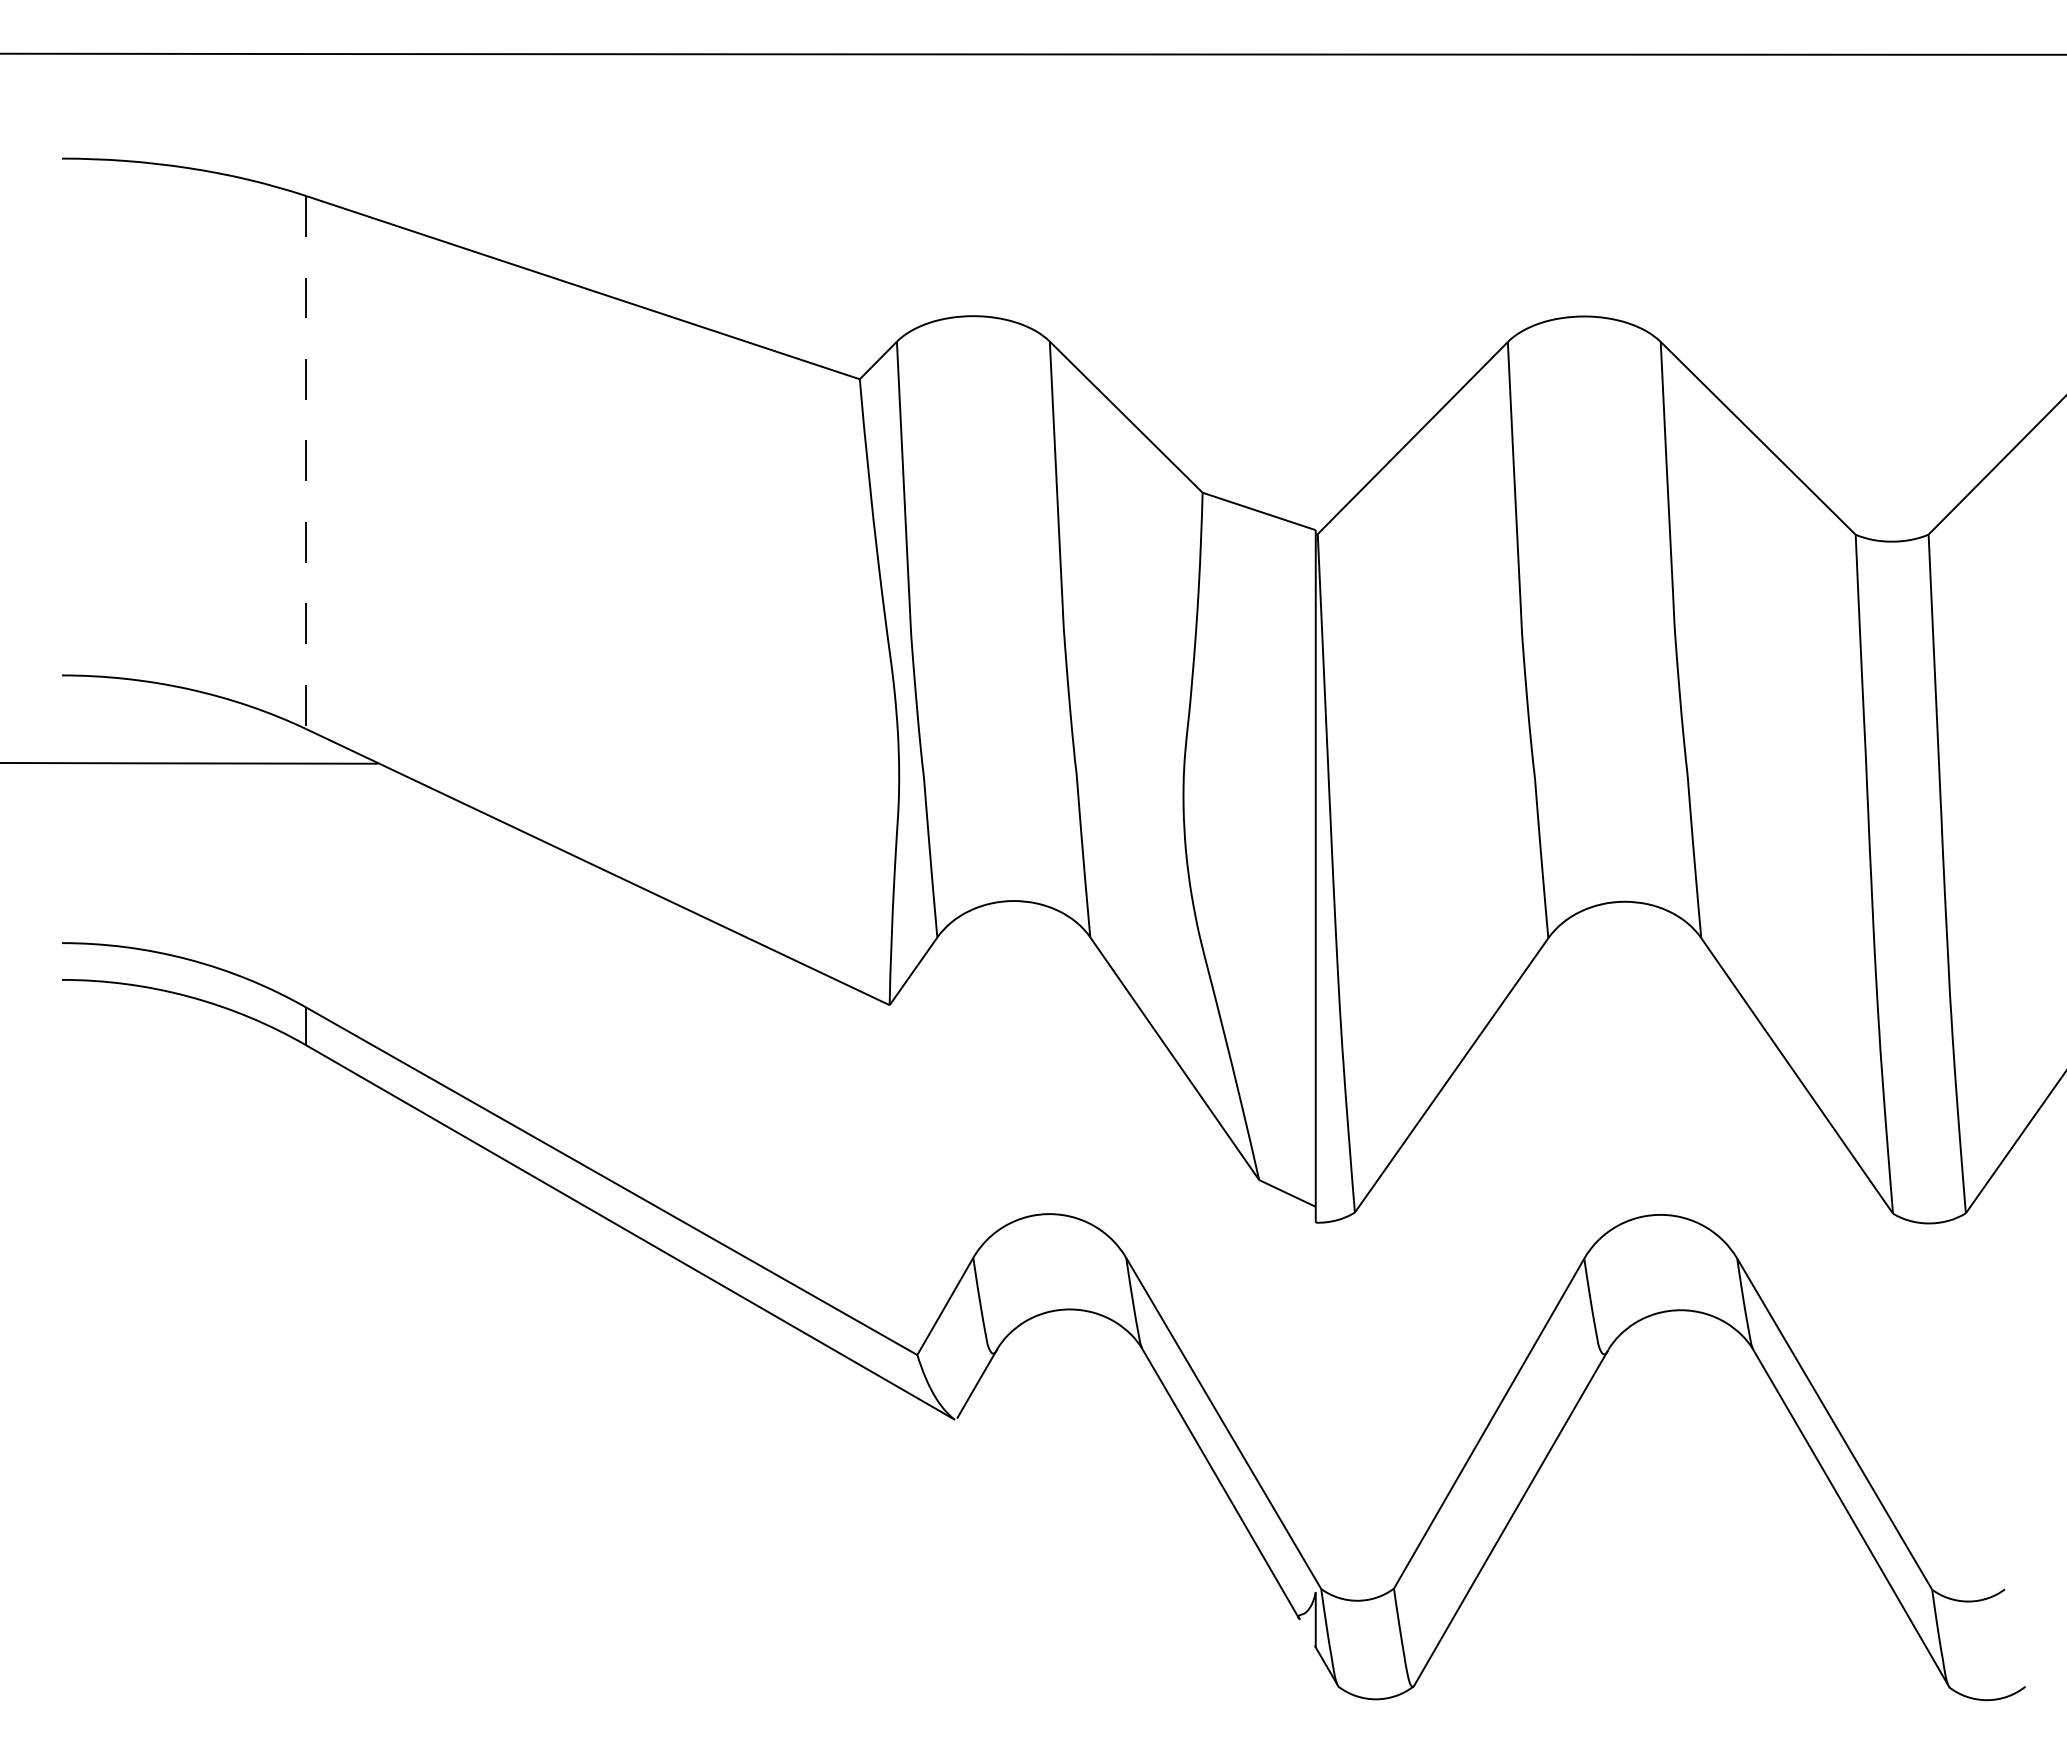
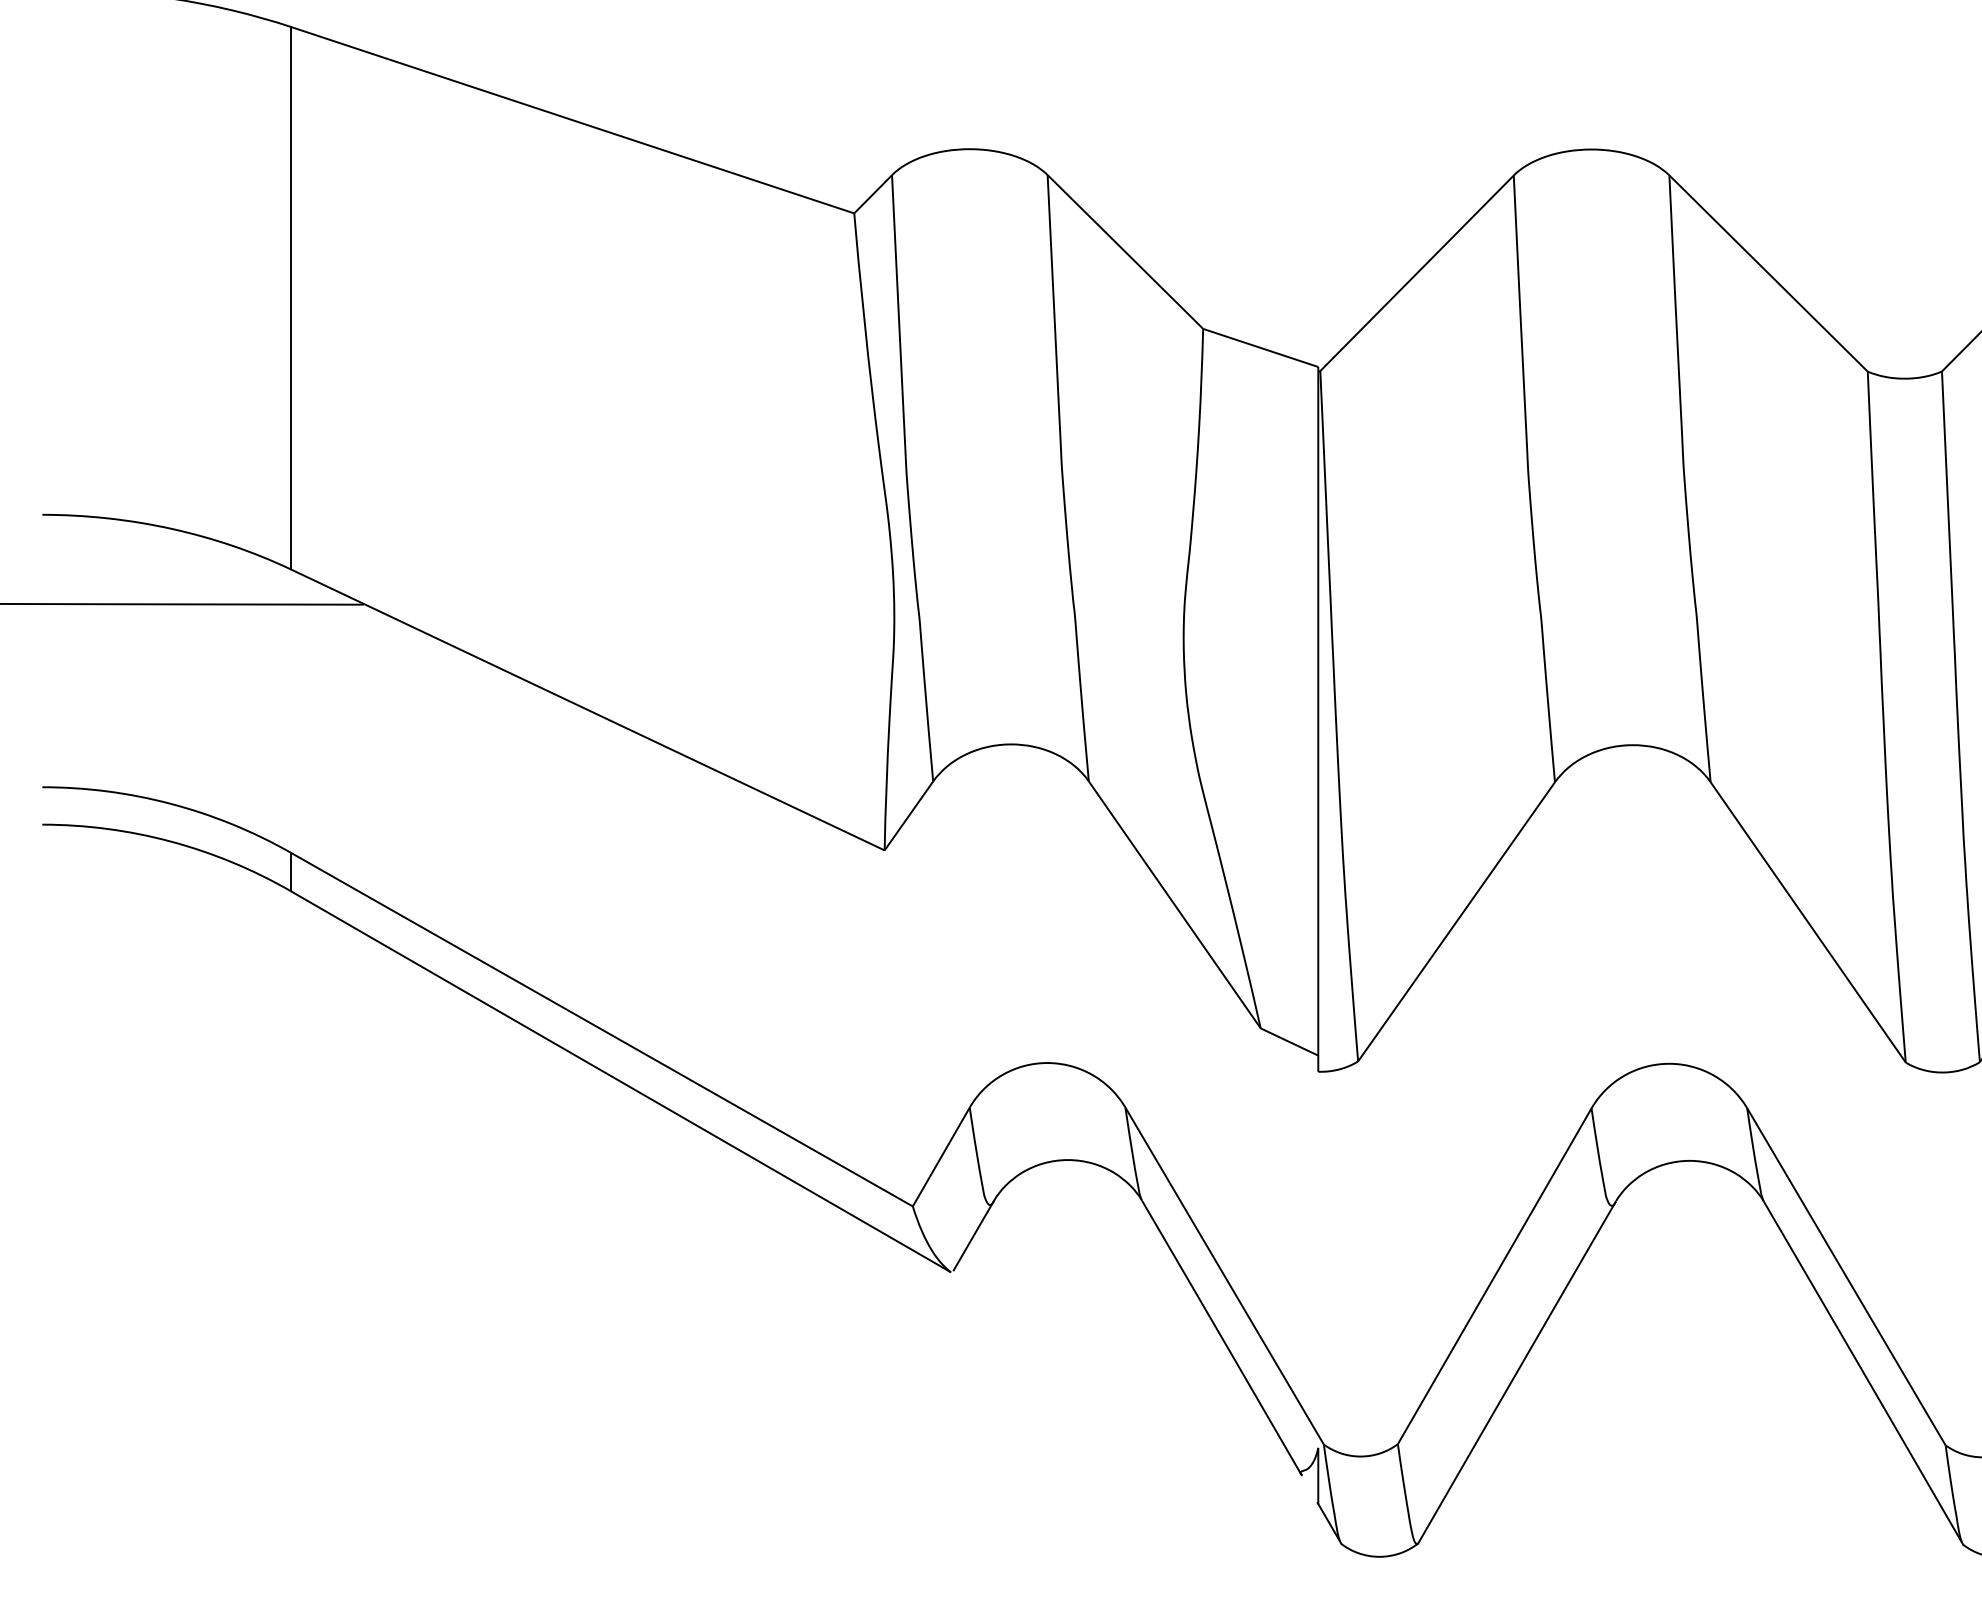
line: (306, 462) -> (291, 298), dashed -> solid

